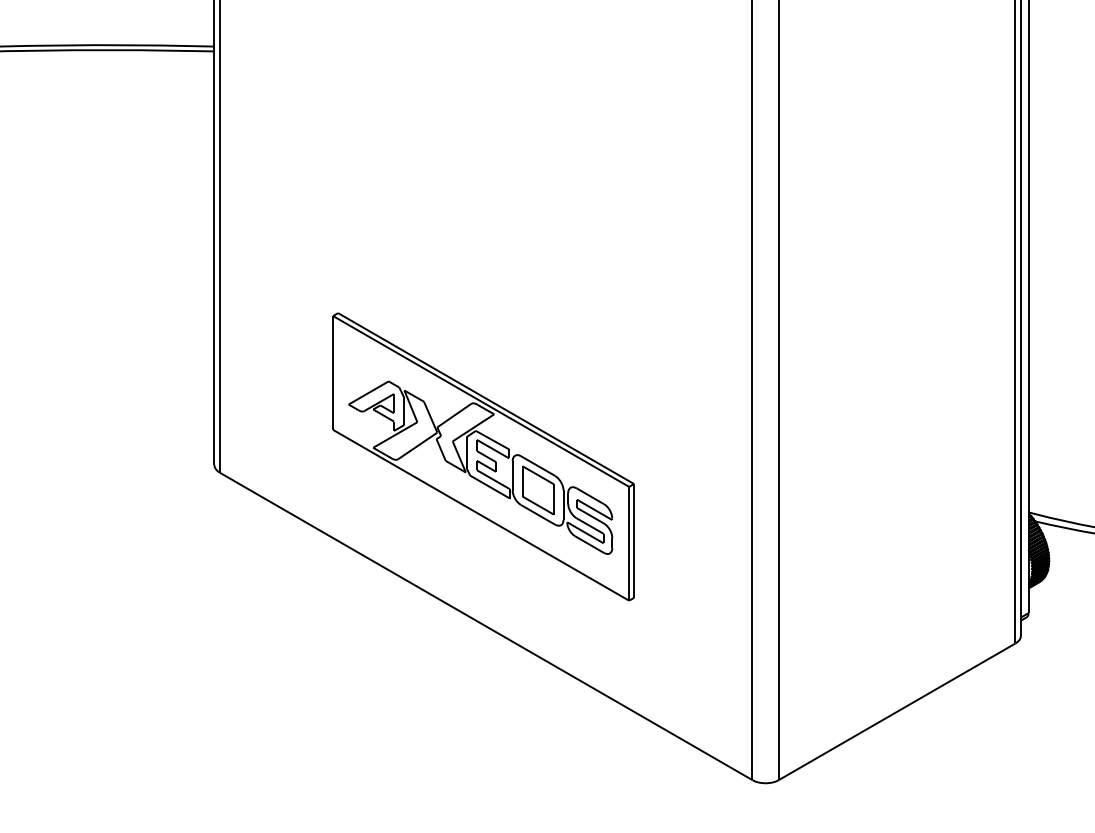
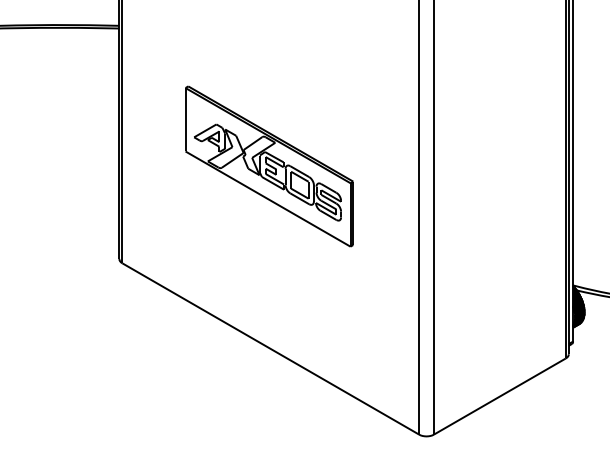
part: (483, 456) -> (269, 166), moved

